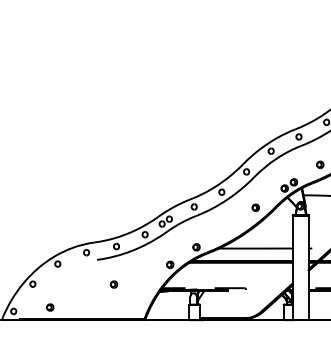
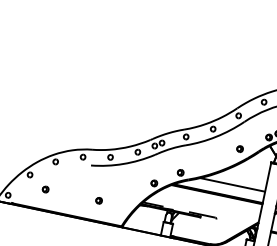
part: (113, 284) -> (98, 200), moved
part: (50, 307) -> (45, 189), moved

